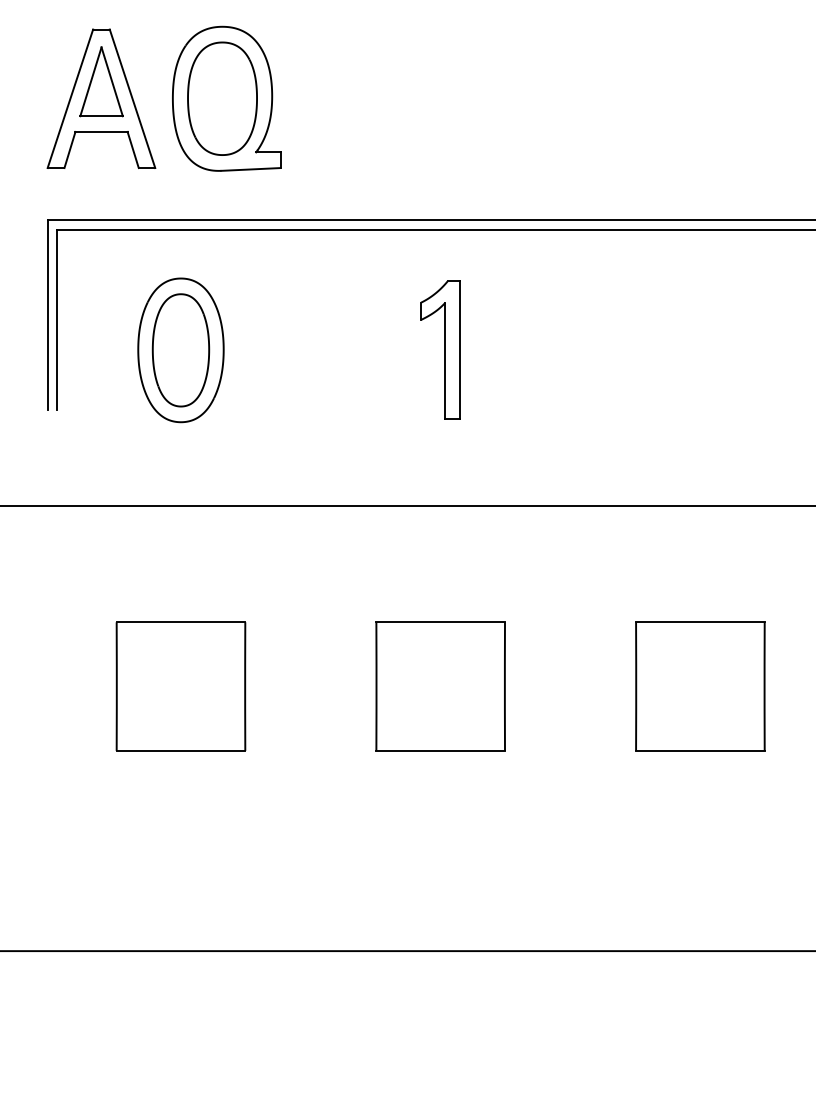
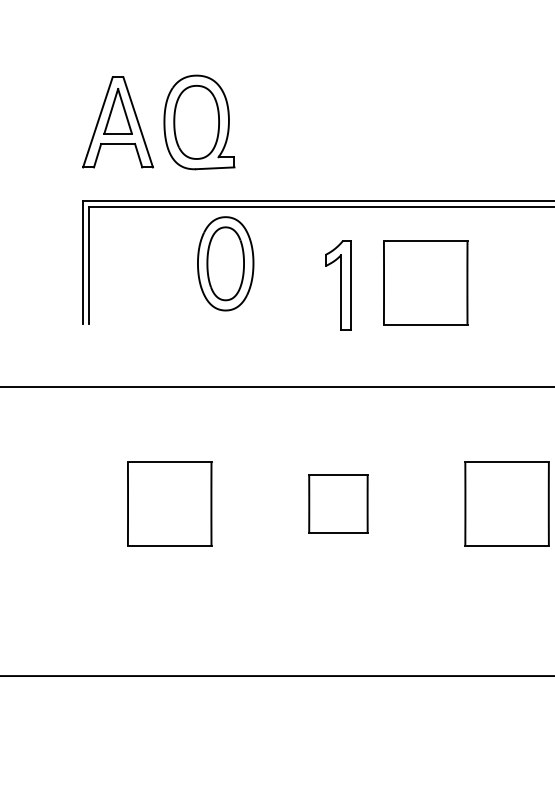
part: (574, 345) -> (425, 282), added
part: (180, 349) -> (225, 263), moved
part: (440, 685) -> (338, 503), size x0.7

